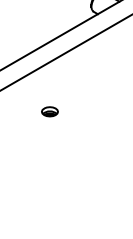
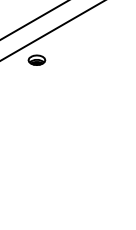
part: (49, 111) -> (36, 59), moved

